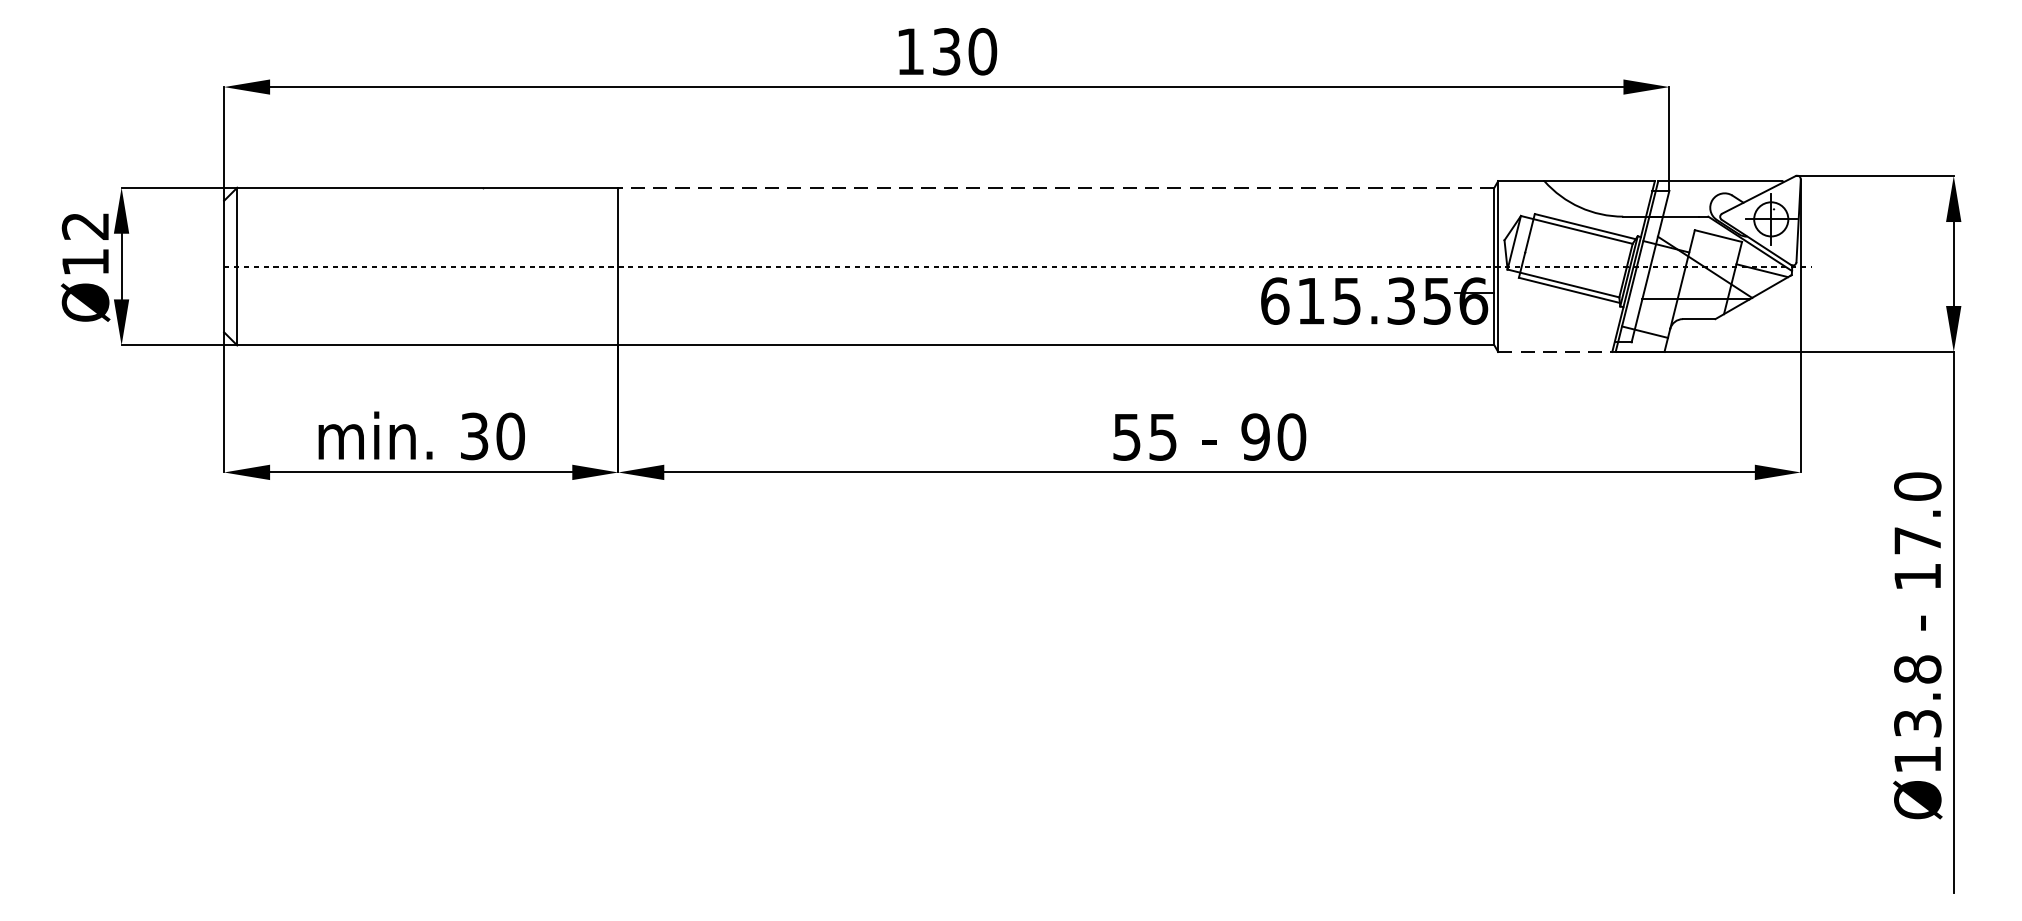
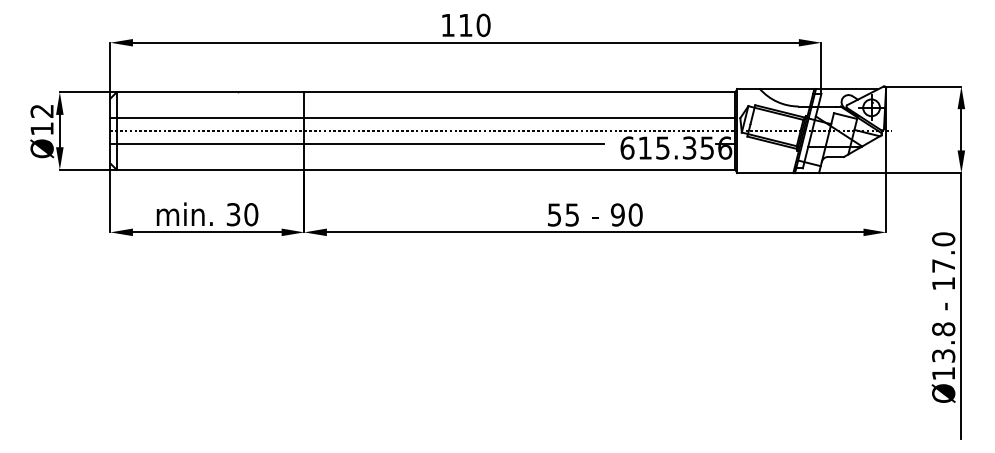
text: (945, 52) -> (465, 25), 130 -> 110
line: (1055, 188) -> (519, 92), dashed -> solid
line: (858, 241) -> (422, 118), added
line: (726, 293) -> (357, 144), added
line: (1555, 352) -> (765, 173), dashed -> solid

